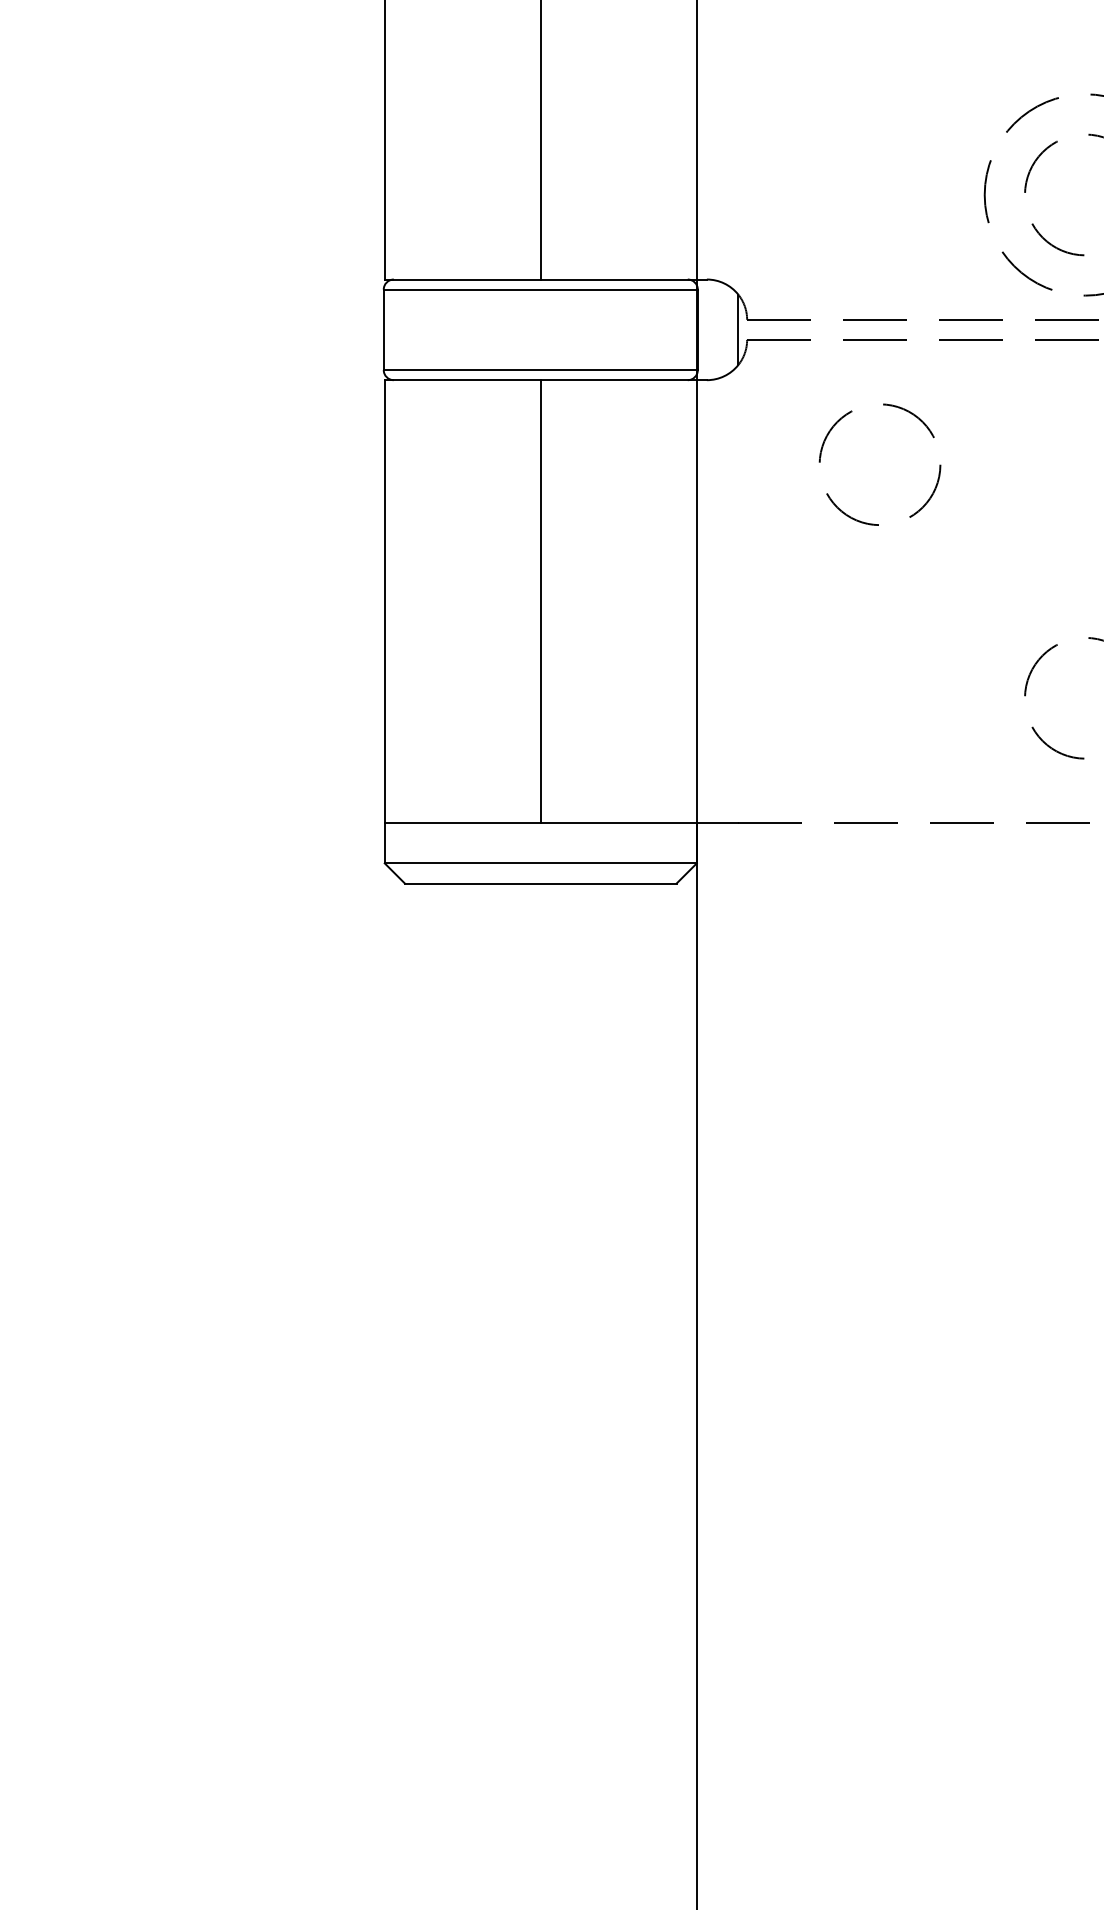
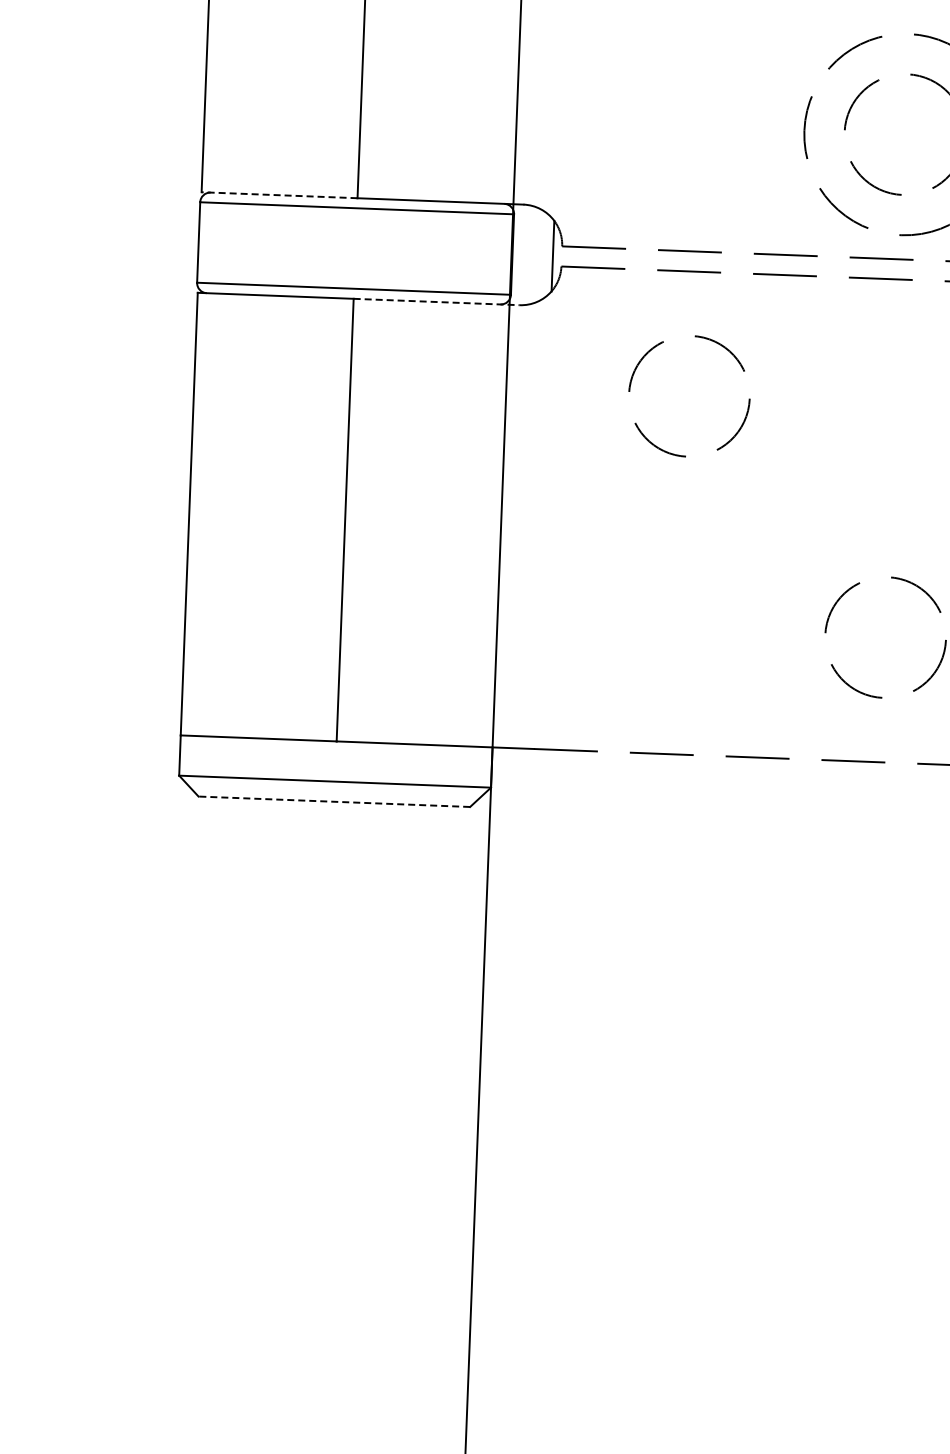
line: (462, 279) -> (279, 195), solid -> dashed
line: (624, 380) -> (437, 302), solid -> dashed
line: (540, 883) -> (334, 801), solid -> dashed

